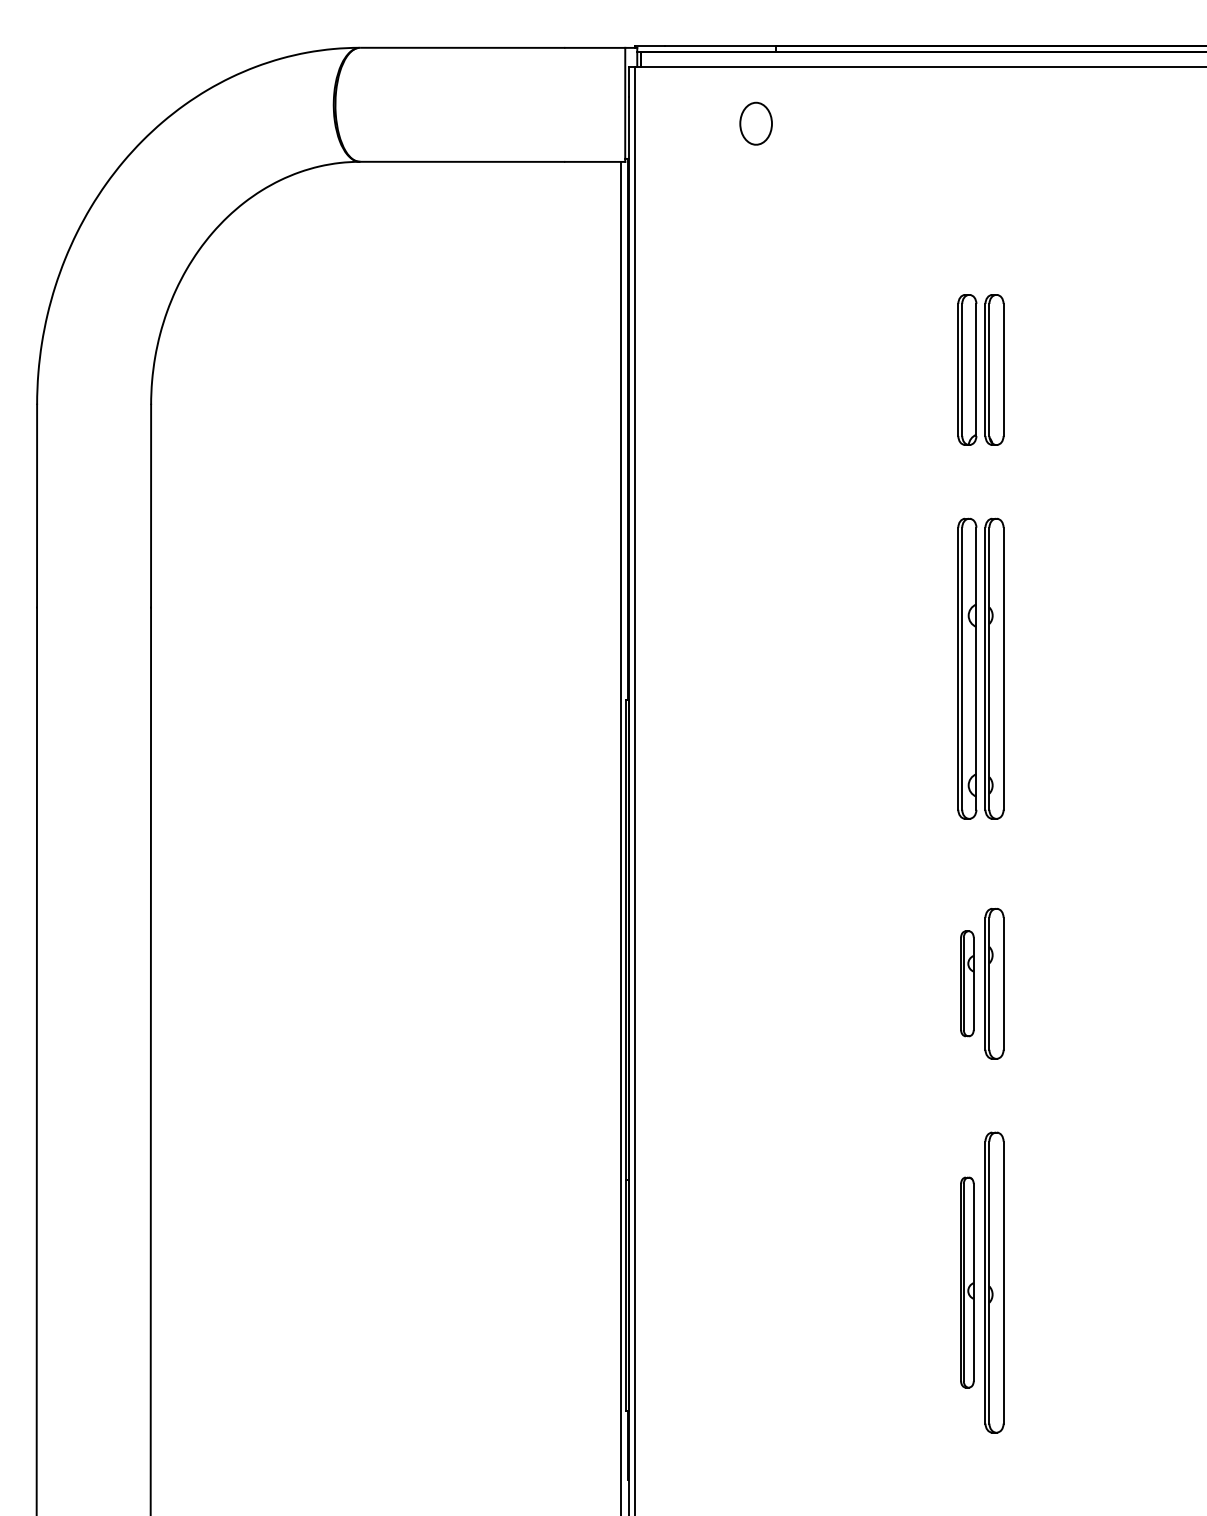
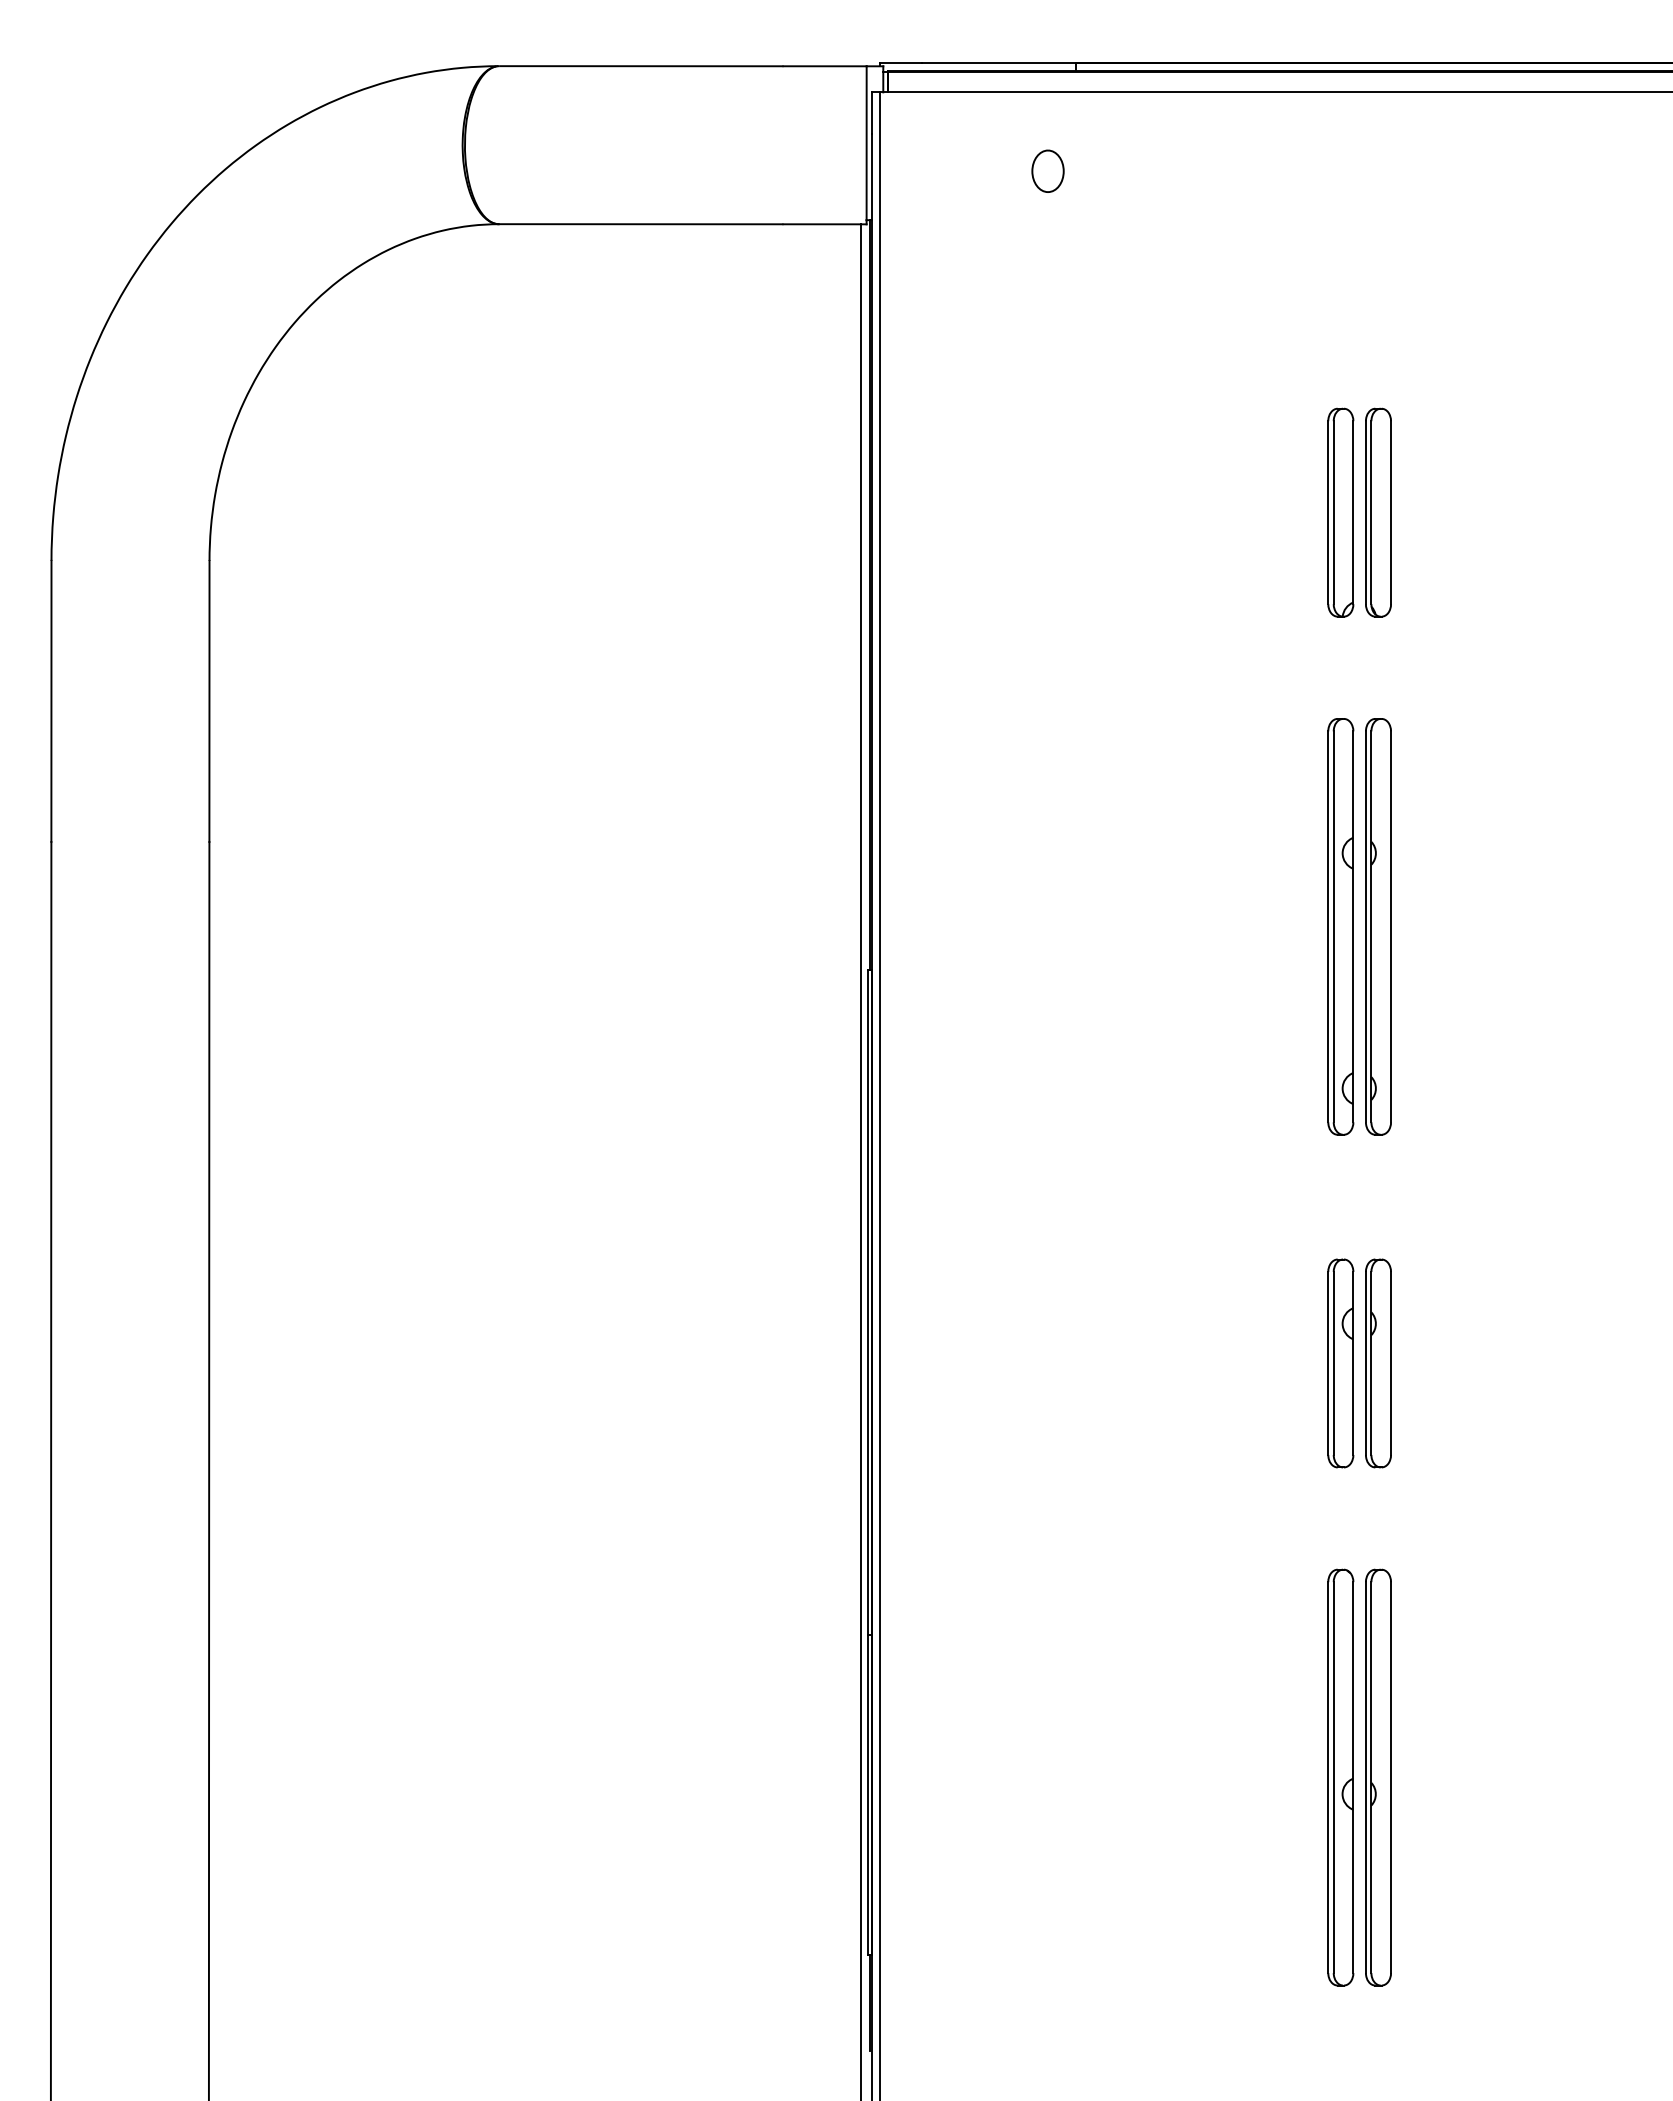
part: (755, 123) -> (1047, 170), size x0.71
part: (967, 983) -> (1340, 1363), size x1.43
part: (967, 1282) -> (1340, 1777), size x1.43

